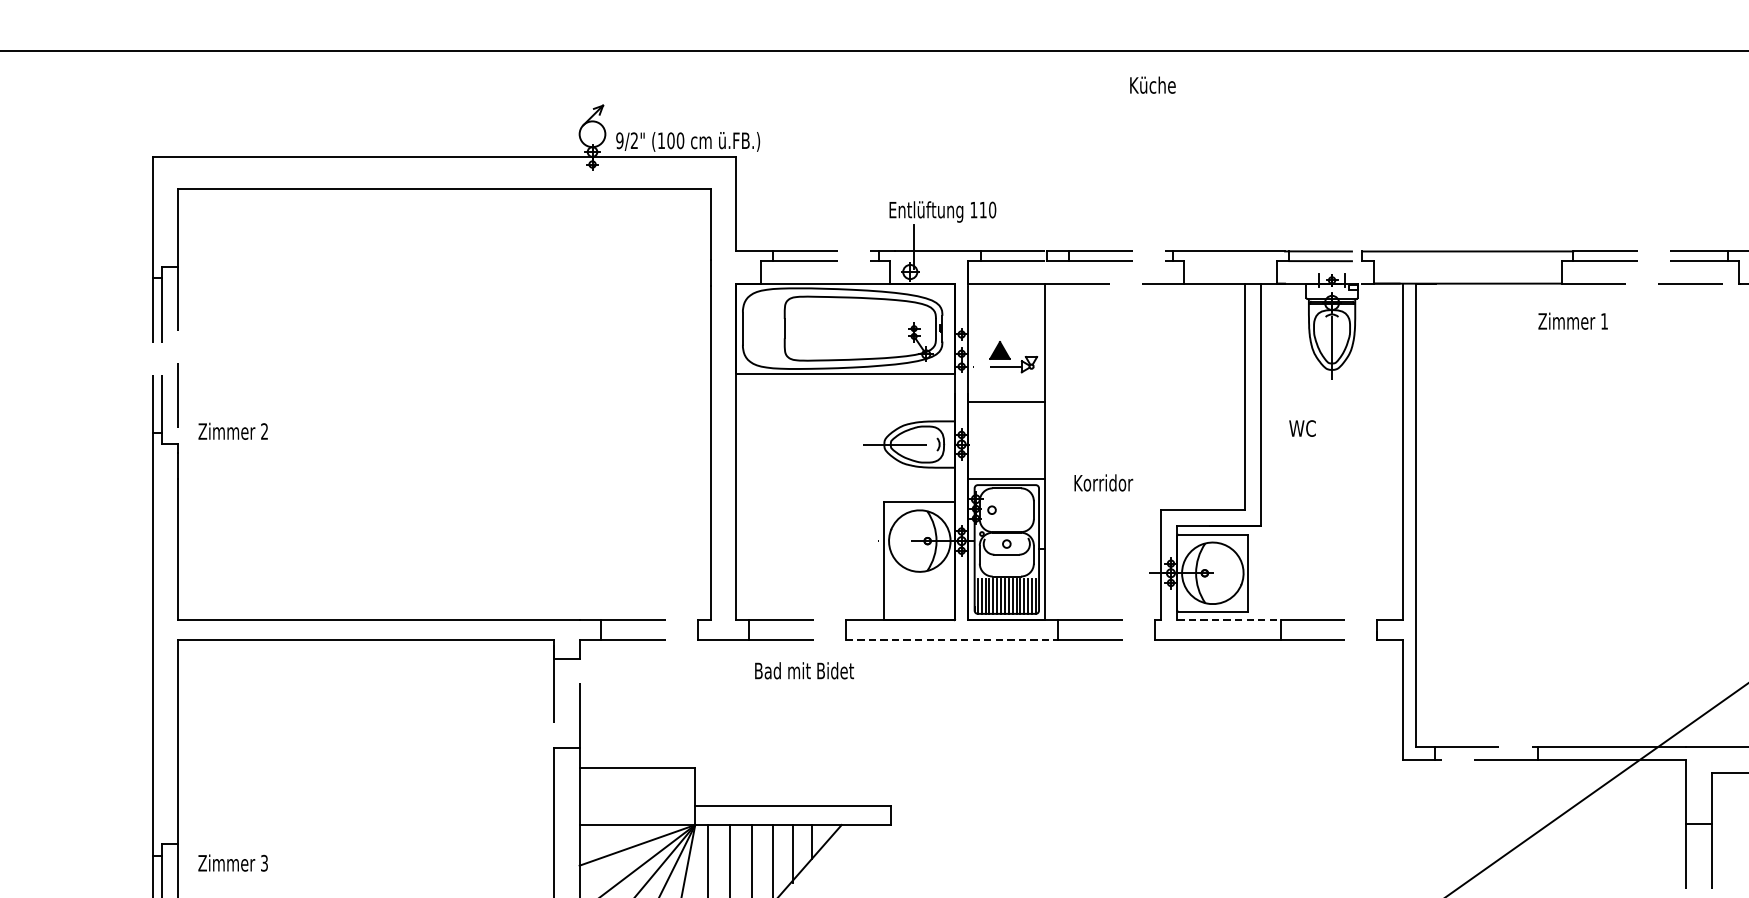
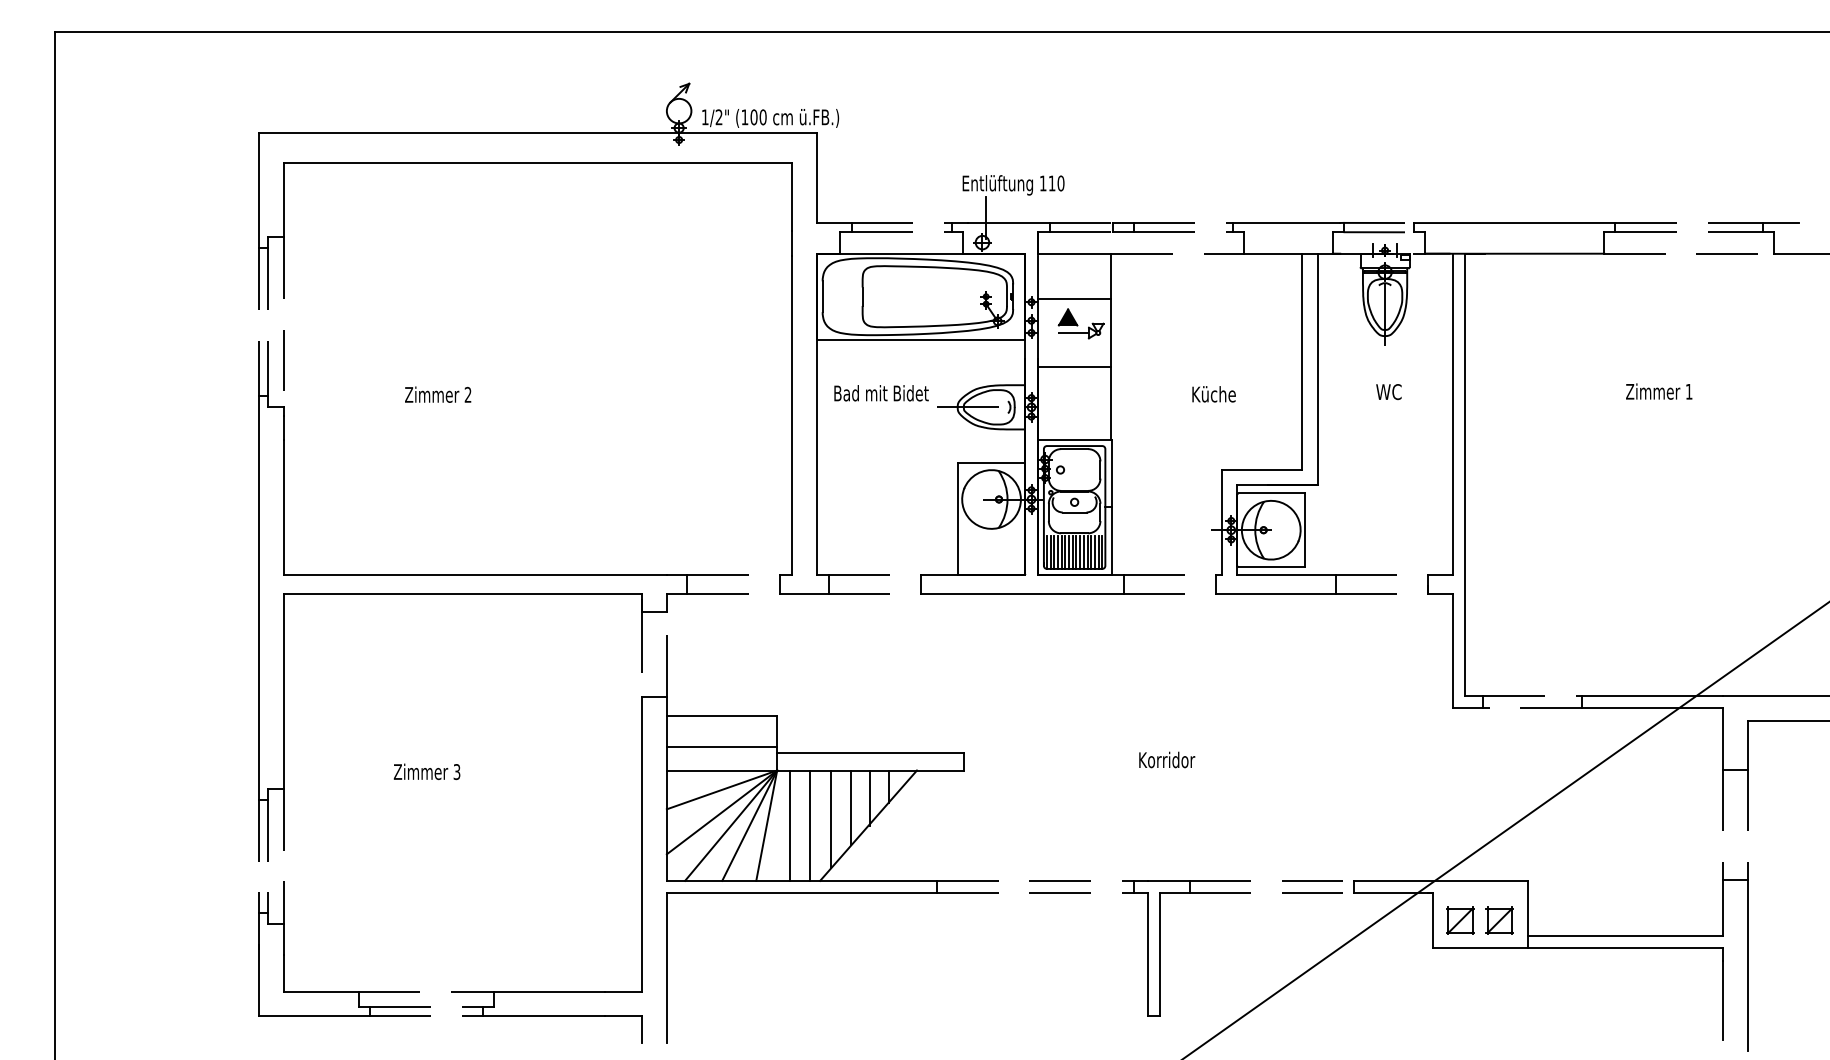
text: (1152, 85) -> (1213, 394), moved
text: (619, 140) -> (704, 117), 9/2" -> 1/2"
text: (1573, 321) -> (1659, 391), moved
line: (1006, 331) -> (1074, 299), added
text: (1302, 429) -> (1388, 392), moved
text: (233, 431) -> (438, 394), moved
text: (1104, 482) -> (1167, 759), moved
line: (1229, 620) -> (1287, 575), dashed -> solid
line: (952, 639) -> (1022, 593), dashed -> solid
text: (804, 671) -> (881, 393), moved
line: (636, 800) -> (721, 747), added
text: (232, 862) -> (426, 771), moved

